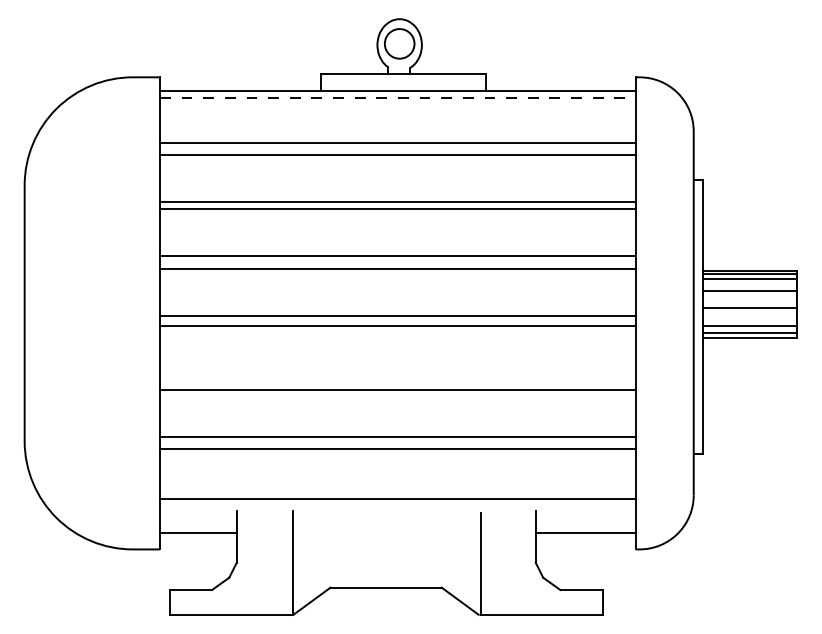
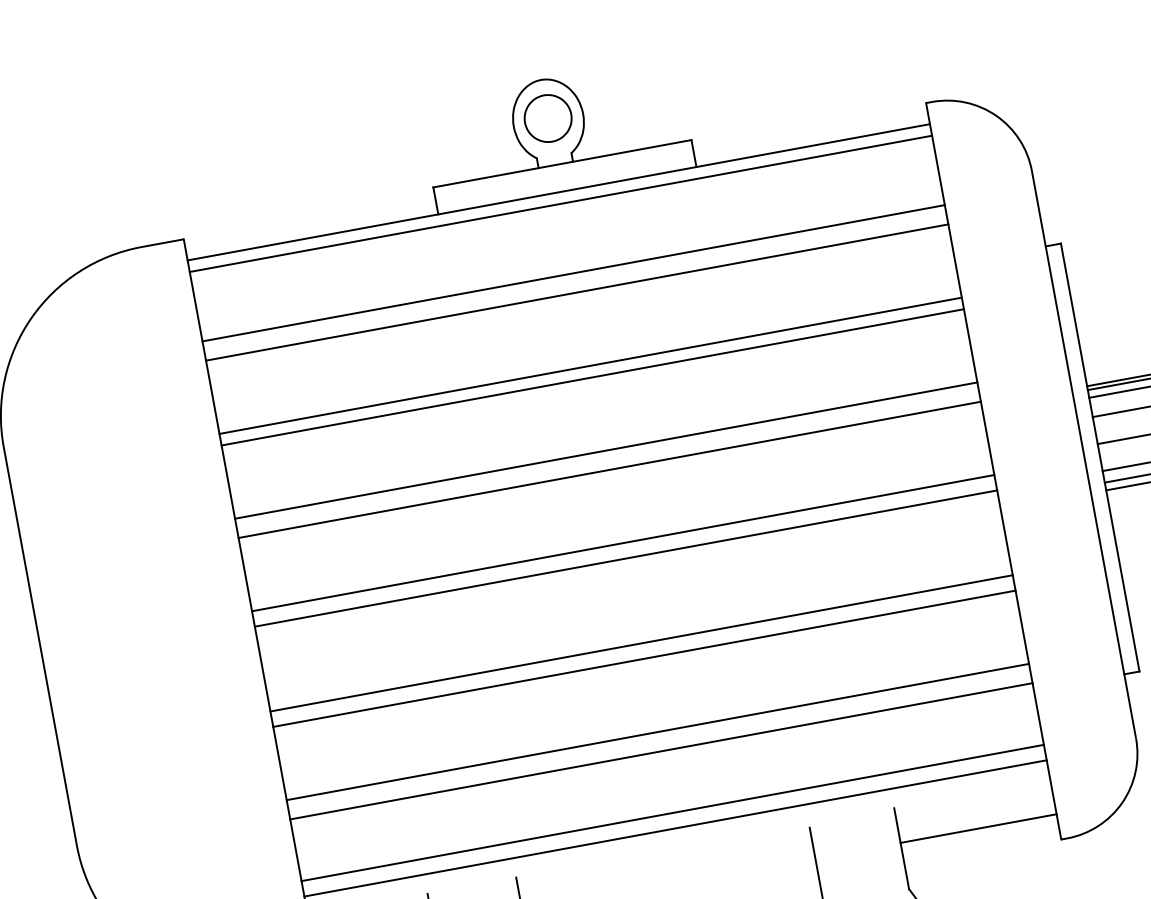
line: (397, 98) -> (560, 204), dashed -> solid
line: (397, 380) -> (641, 644), added
line: (397, 488) -> (672, 812), added

